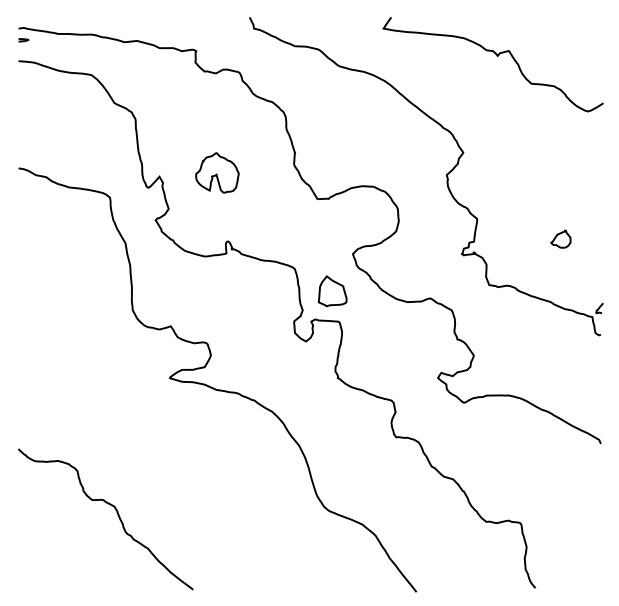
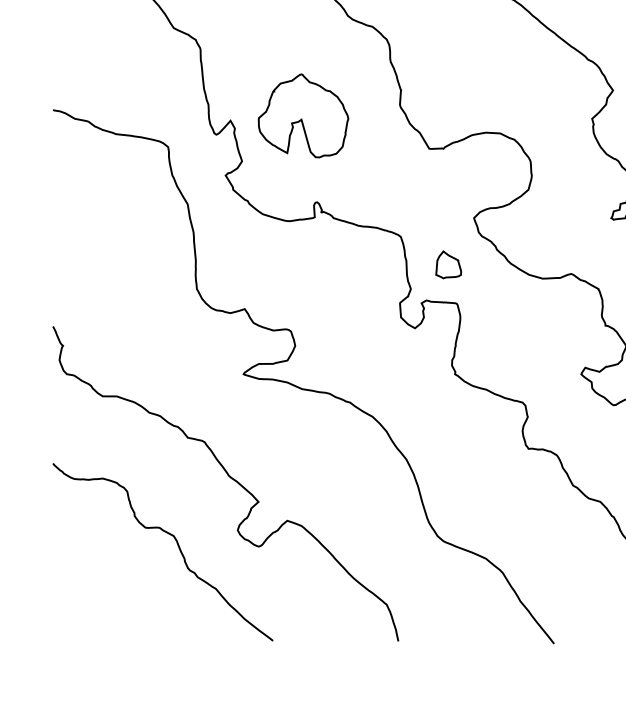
part: (217, 172) -> (303, 115), size x1.67
part: (332, 290) -> (448, 264), size x0.71
curve: (158, 460) -> (229, 478), added

